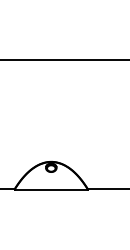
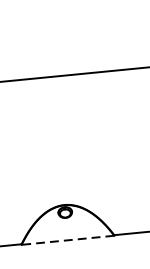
line: (51, 189) -> (68, 239), solid -> dashed

